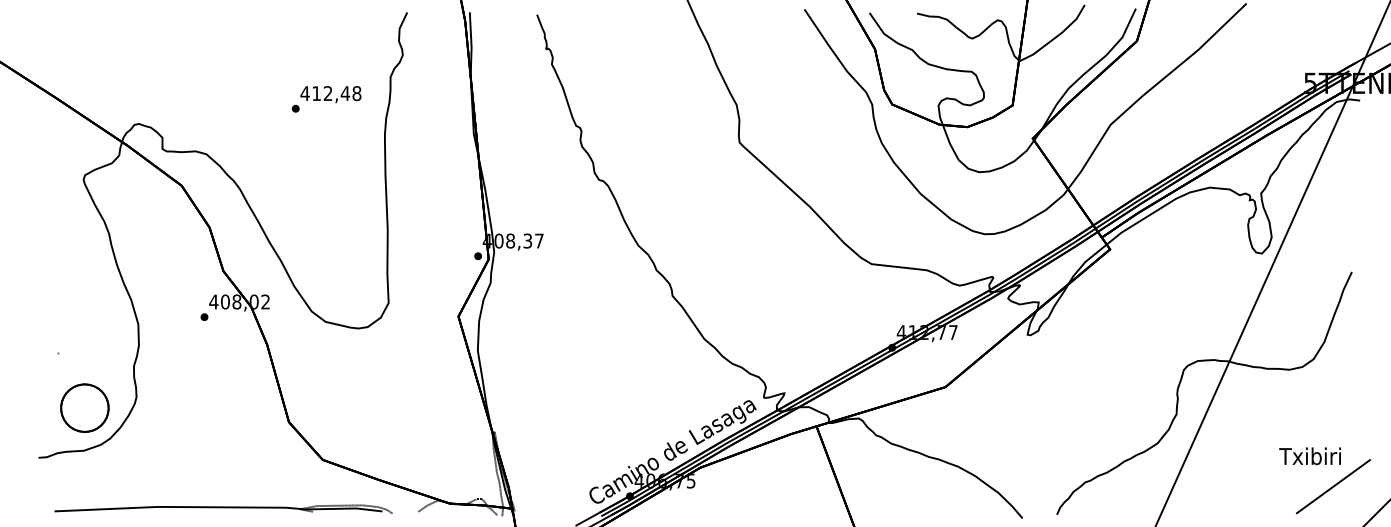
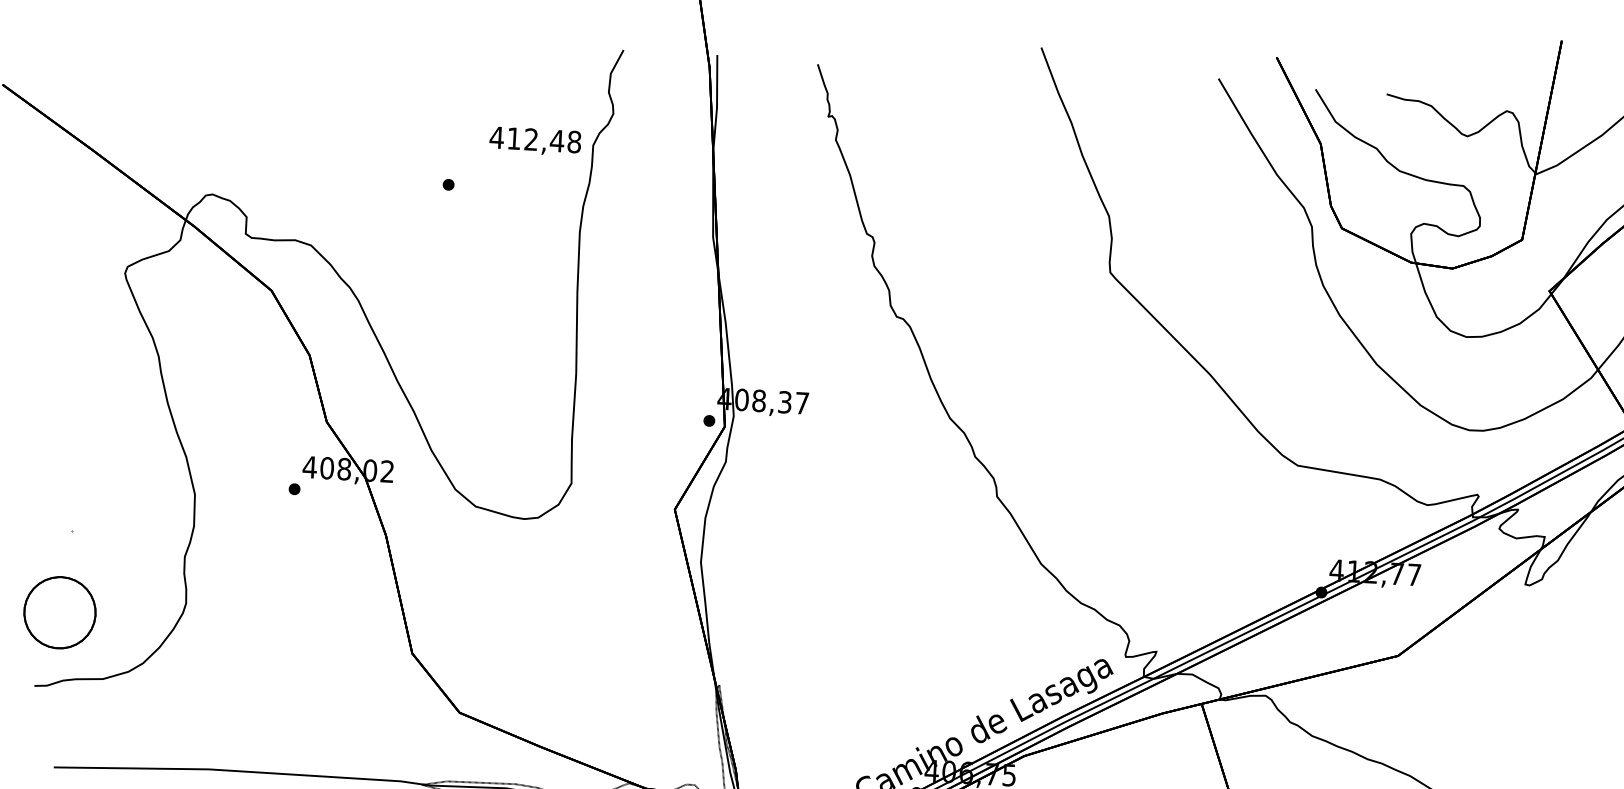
text: (330, 94) -> (534, 141), moved
part: (84, 407) -> (59, 611), moved

